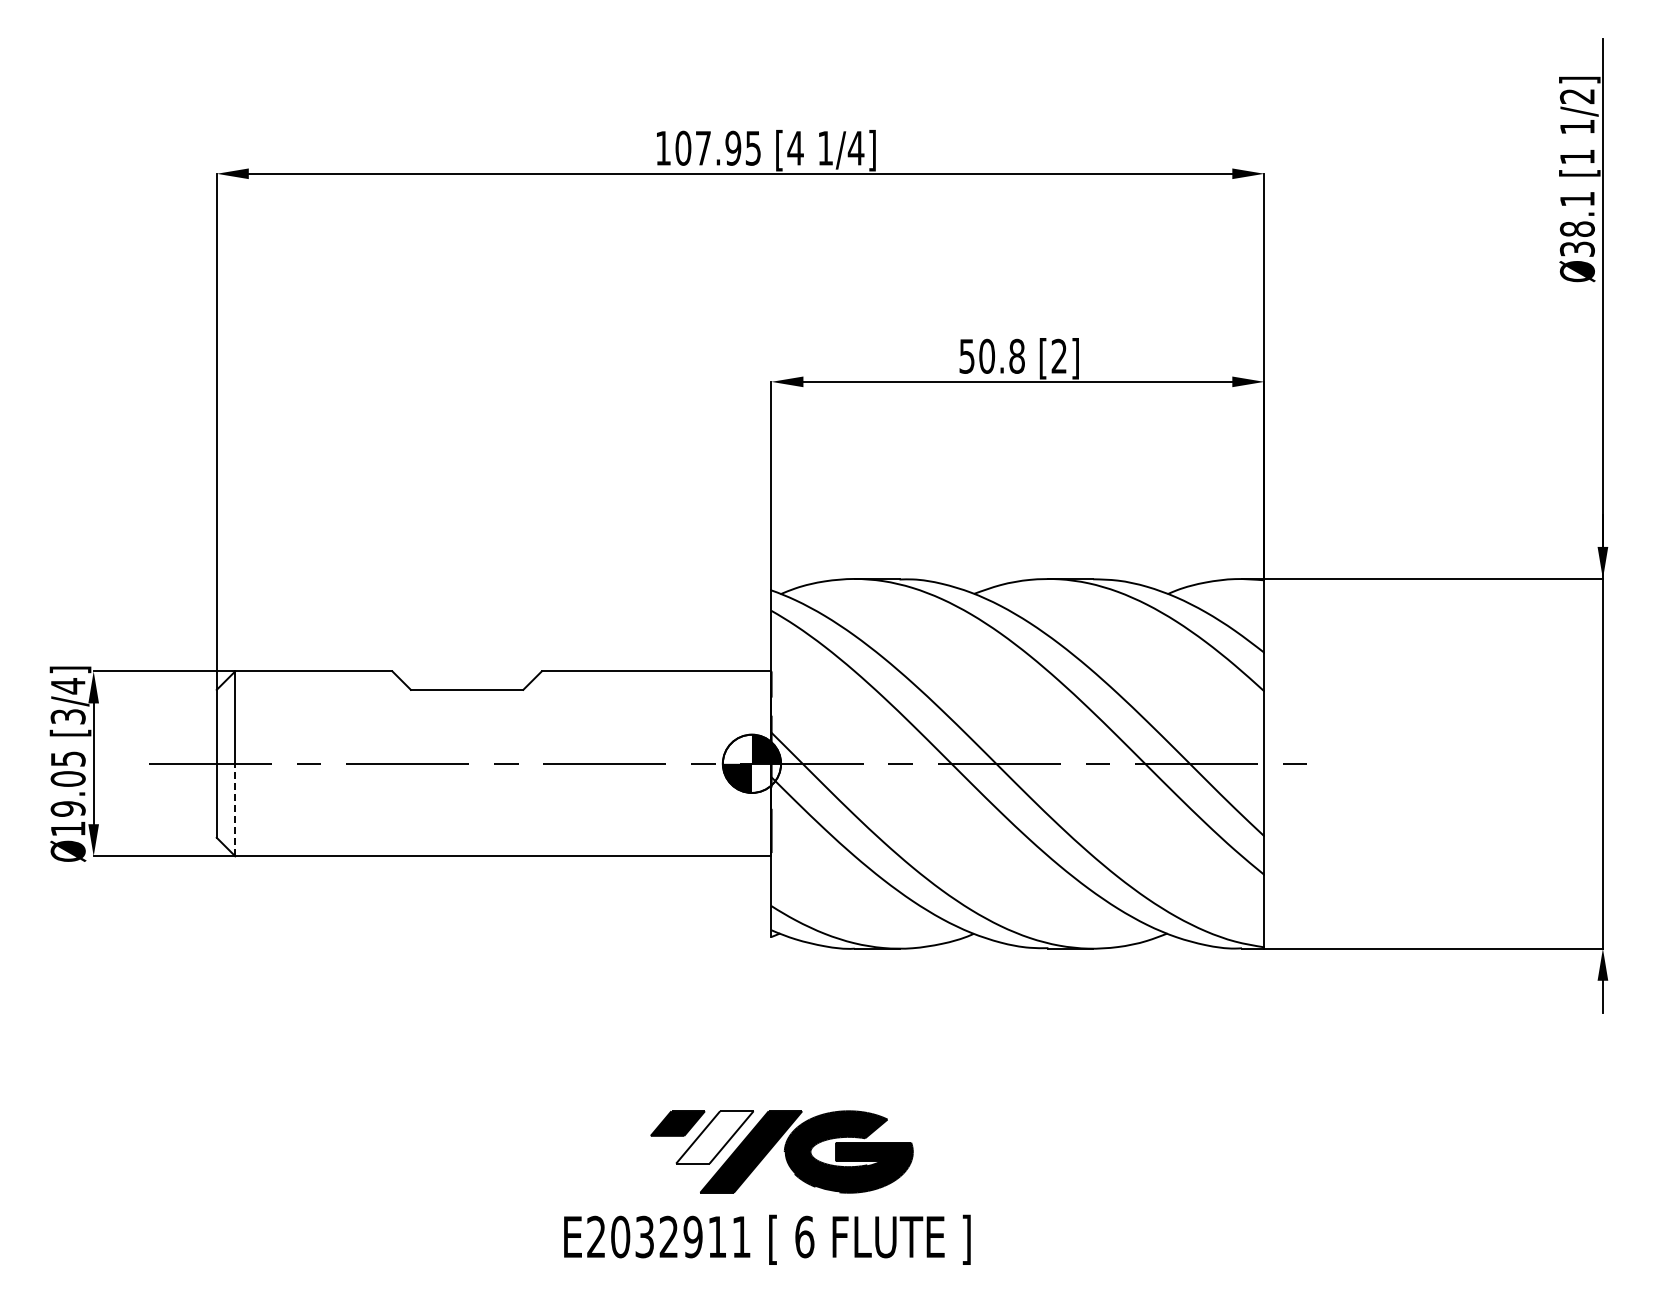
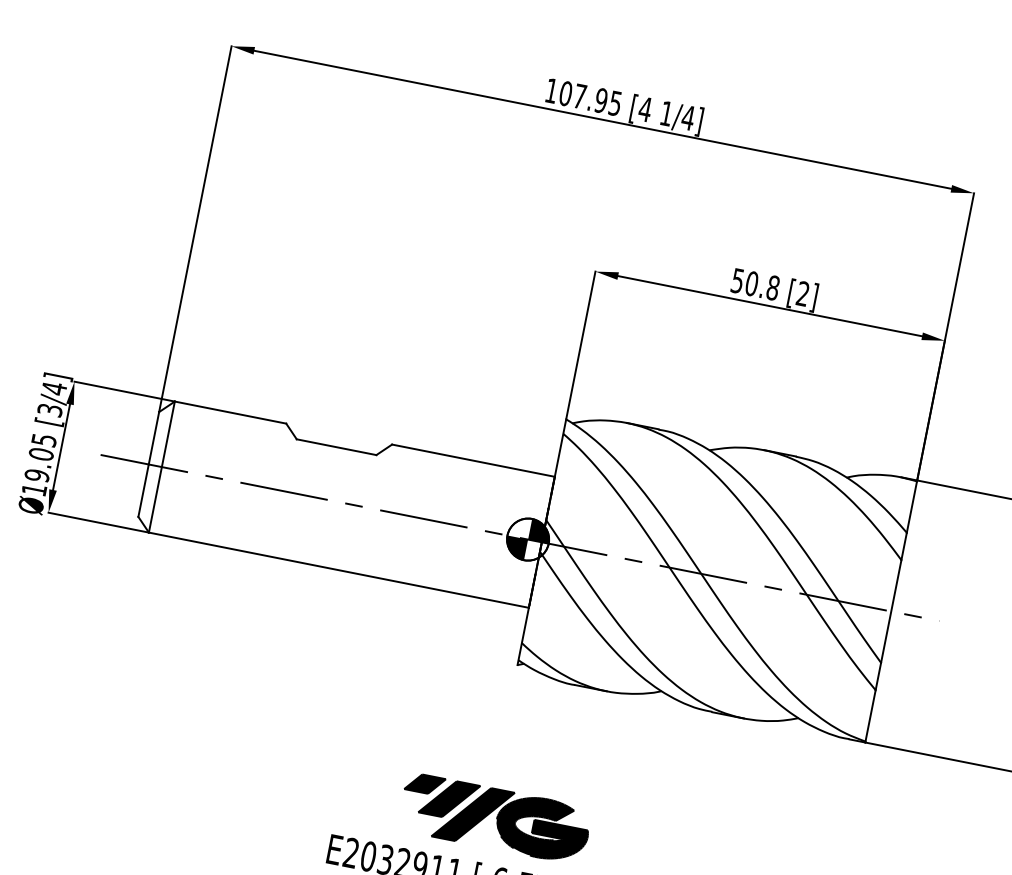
line: (235, 809) -> (155, 499), dashed -> solid
fill: (714, 1137) -> (449, 799), added

